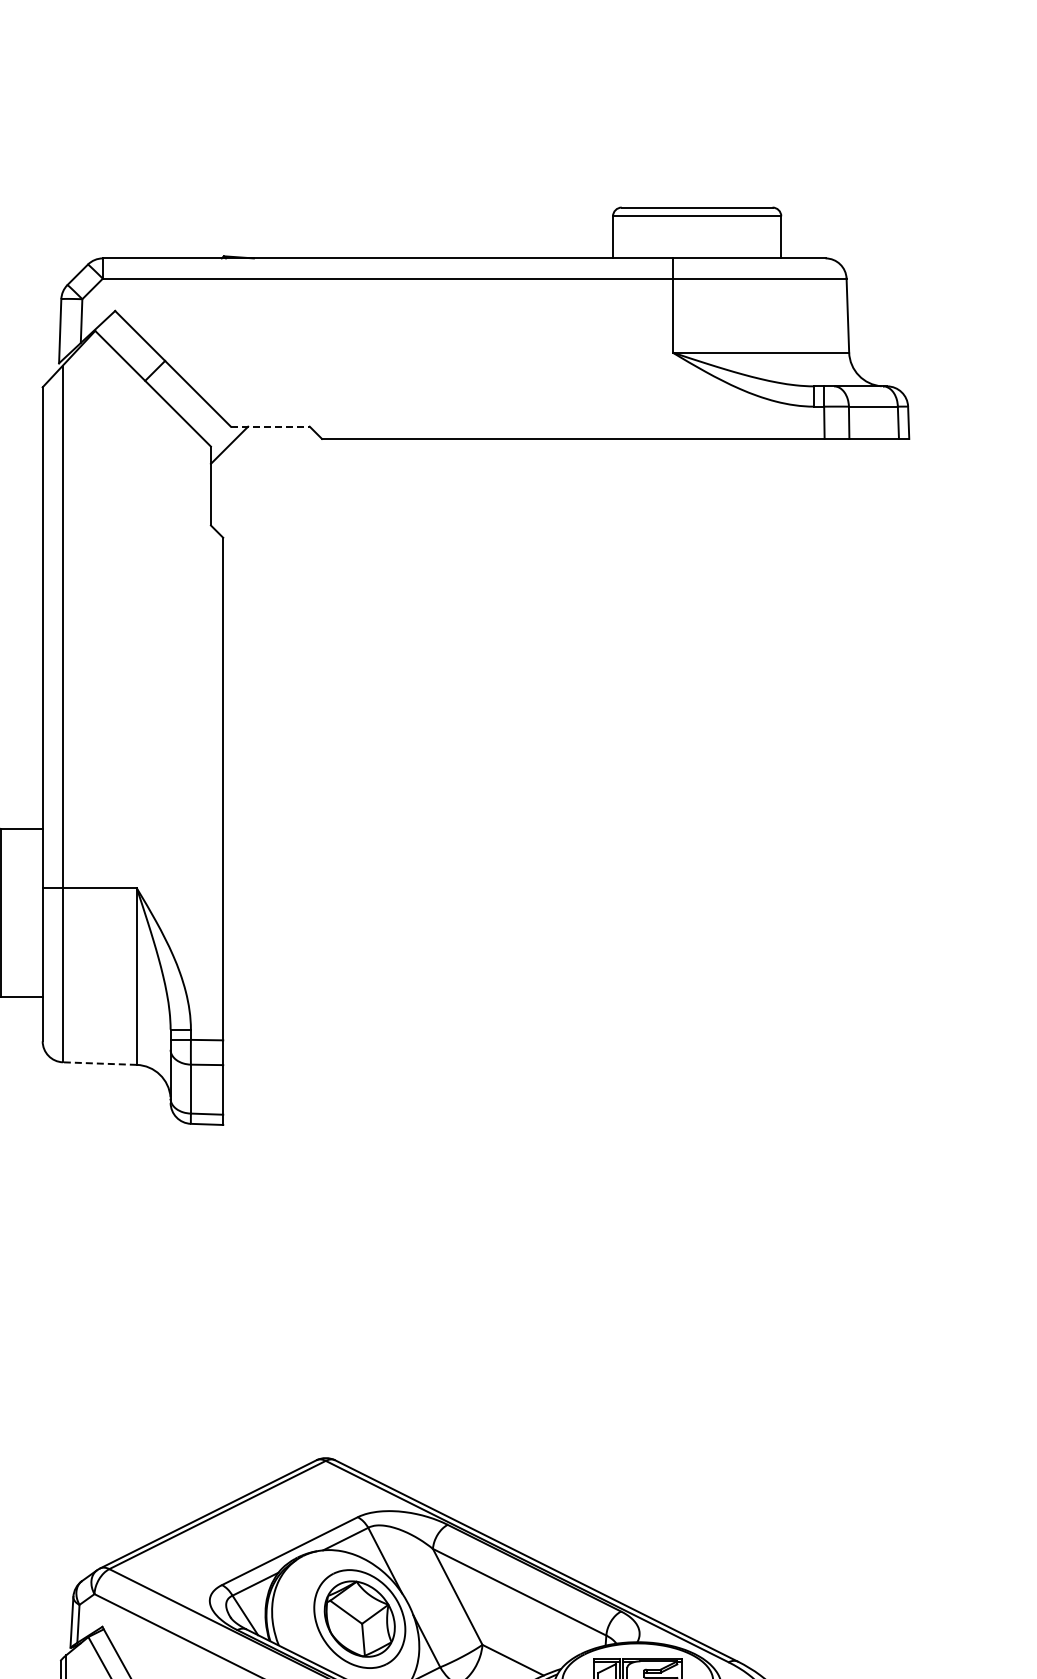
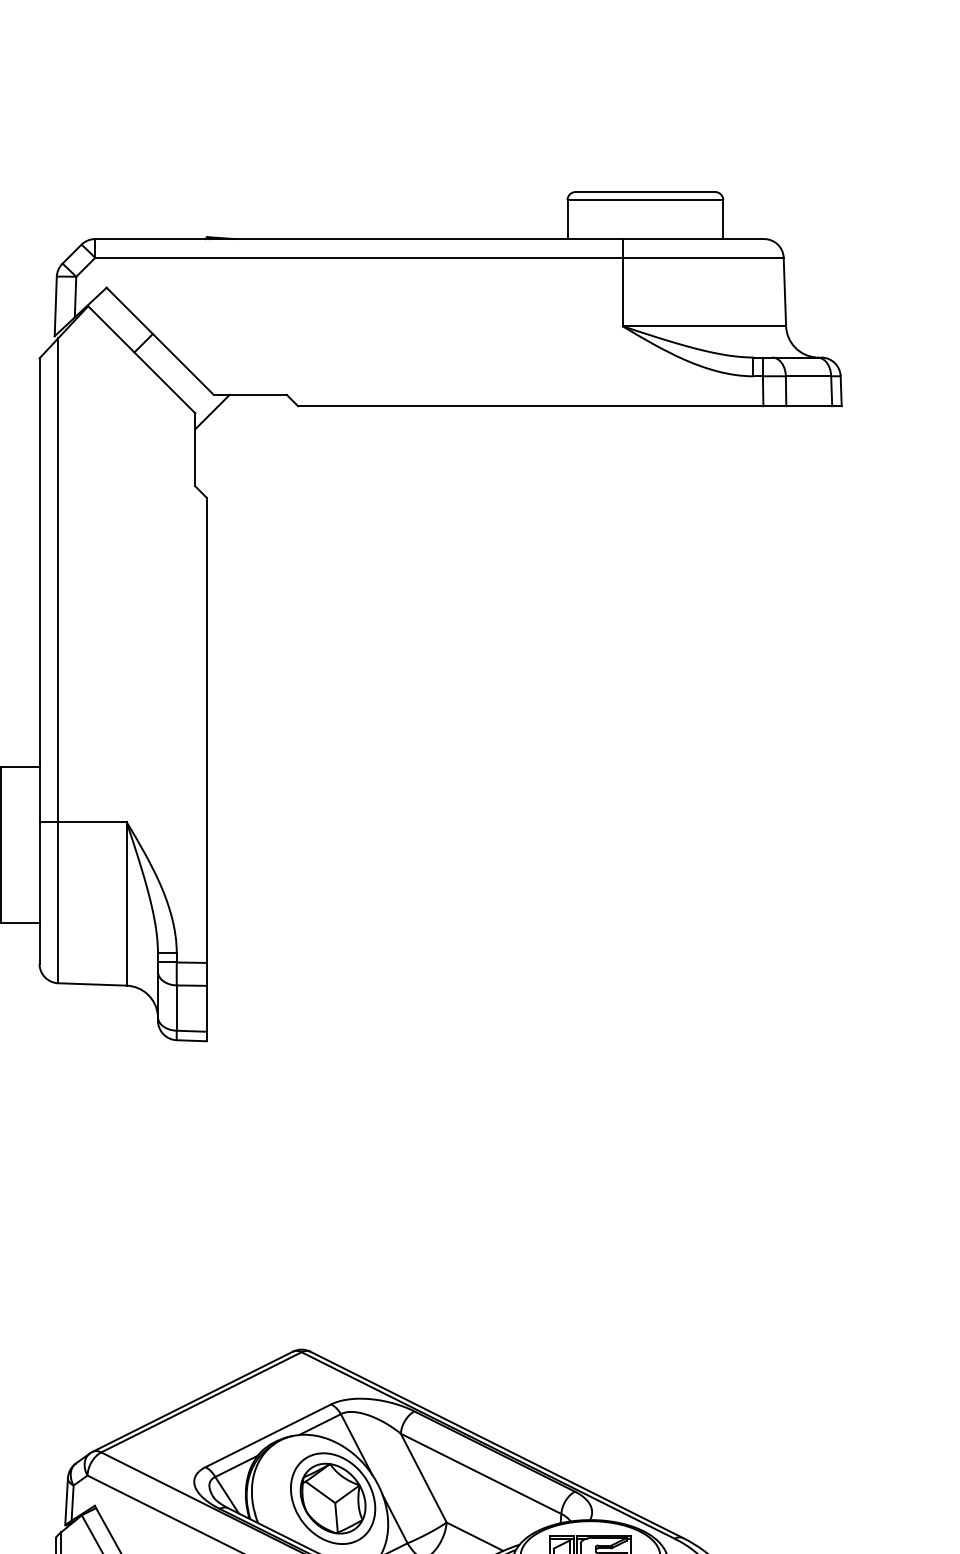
line: (270, 426) -> (250, 394), dashed -> solid
line: (99, 1063) -> (92, 984), dashed -> solid

